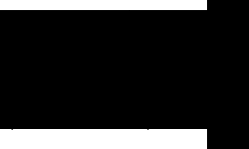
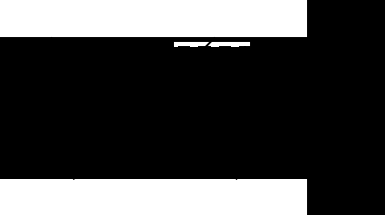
fill: (126, 16) -> (211, 44), removed

